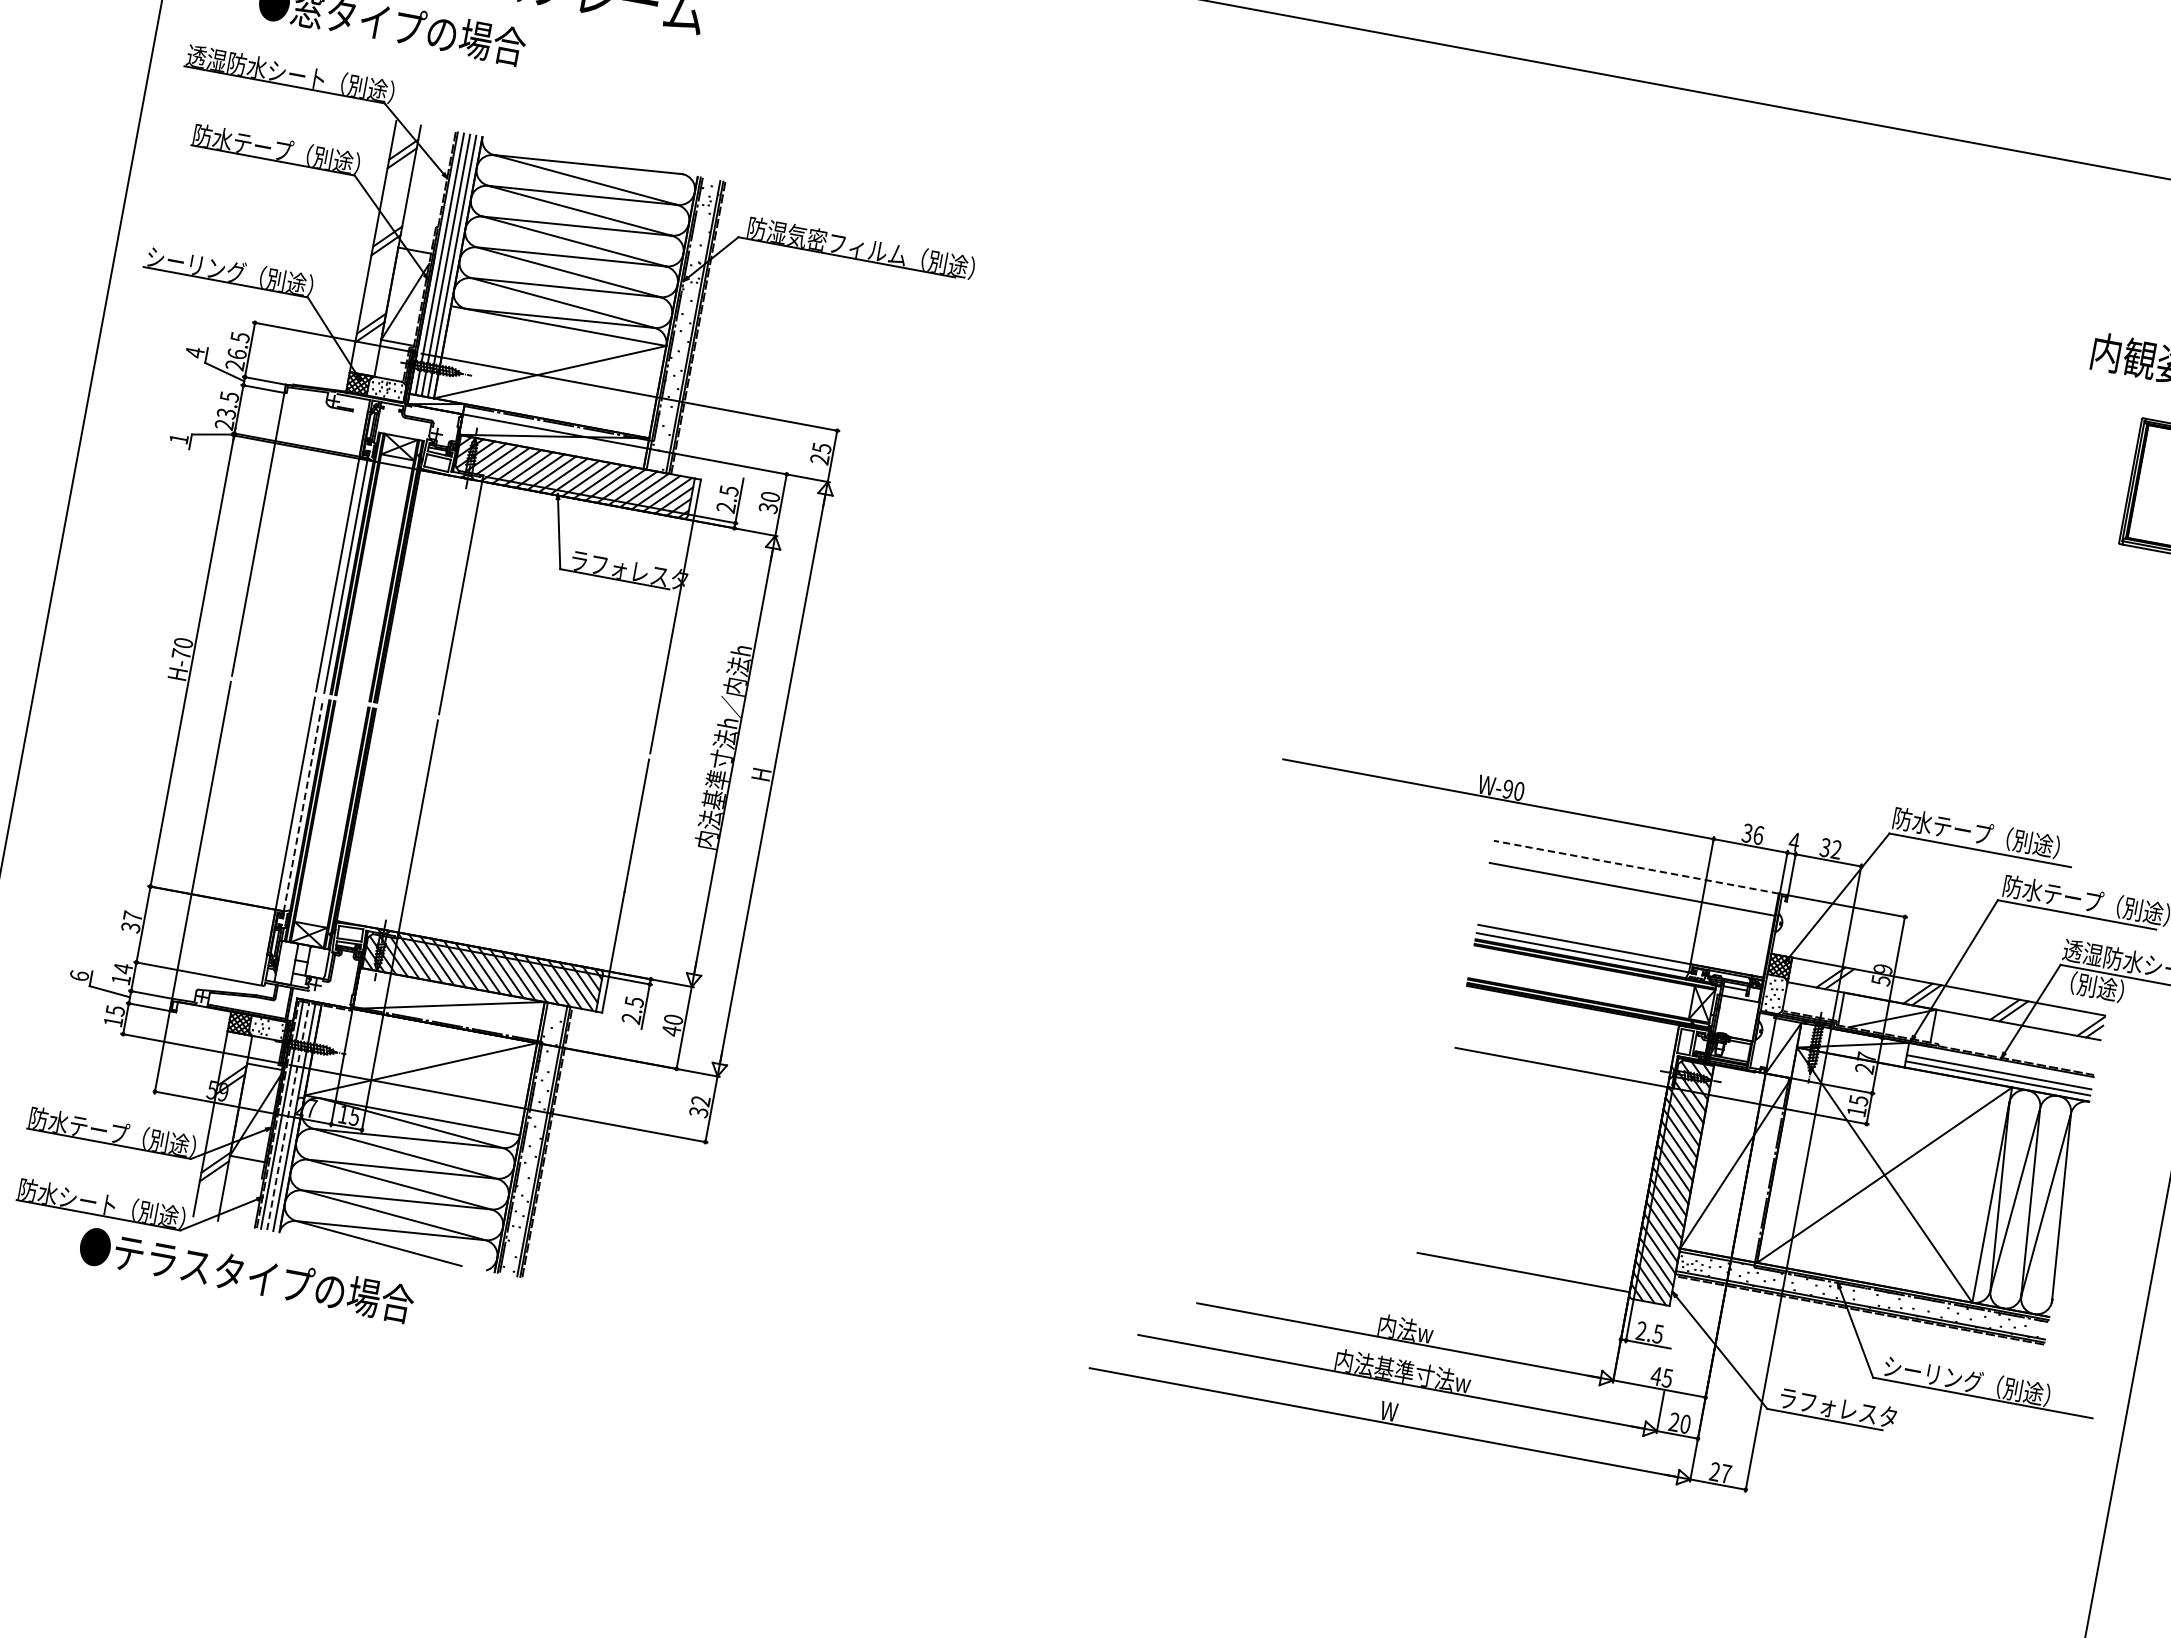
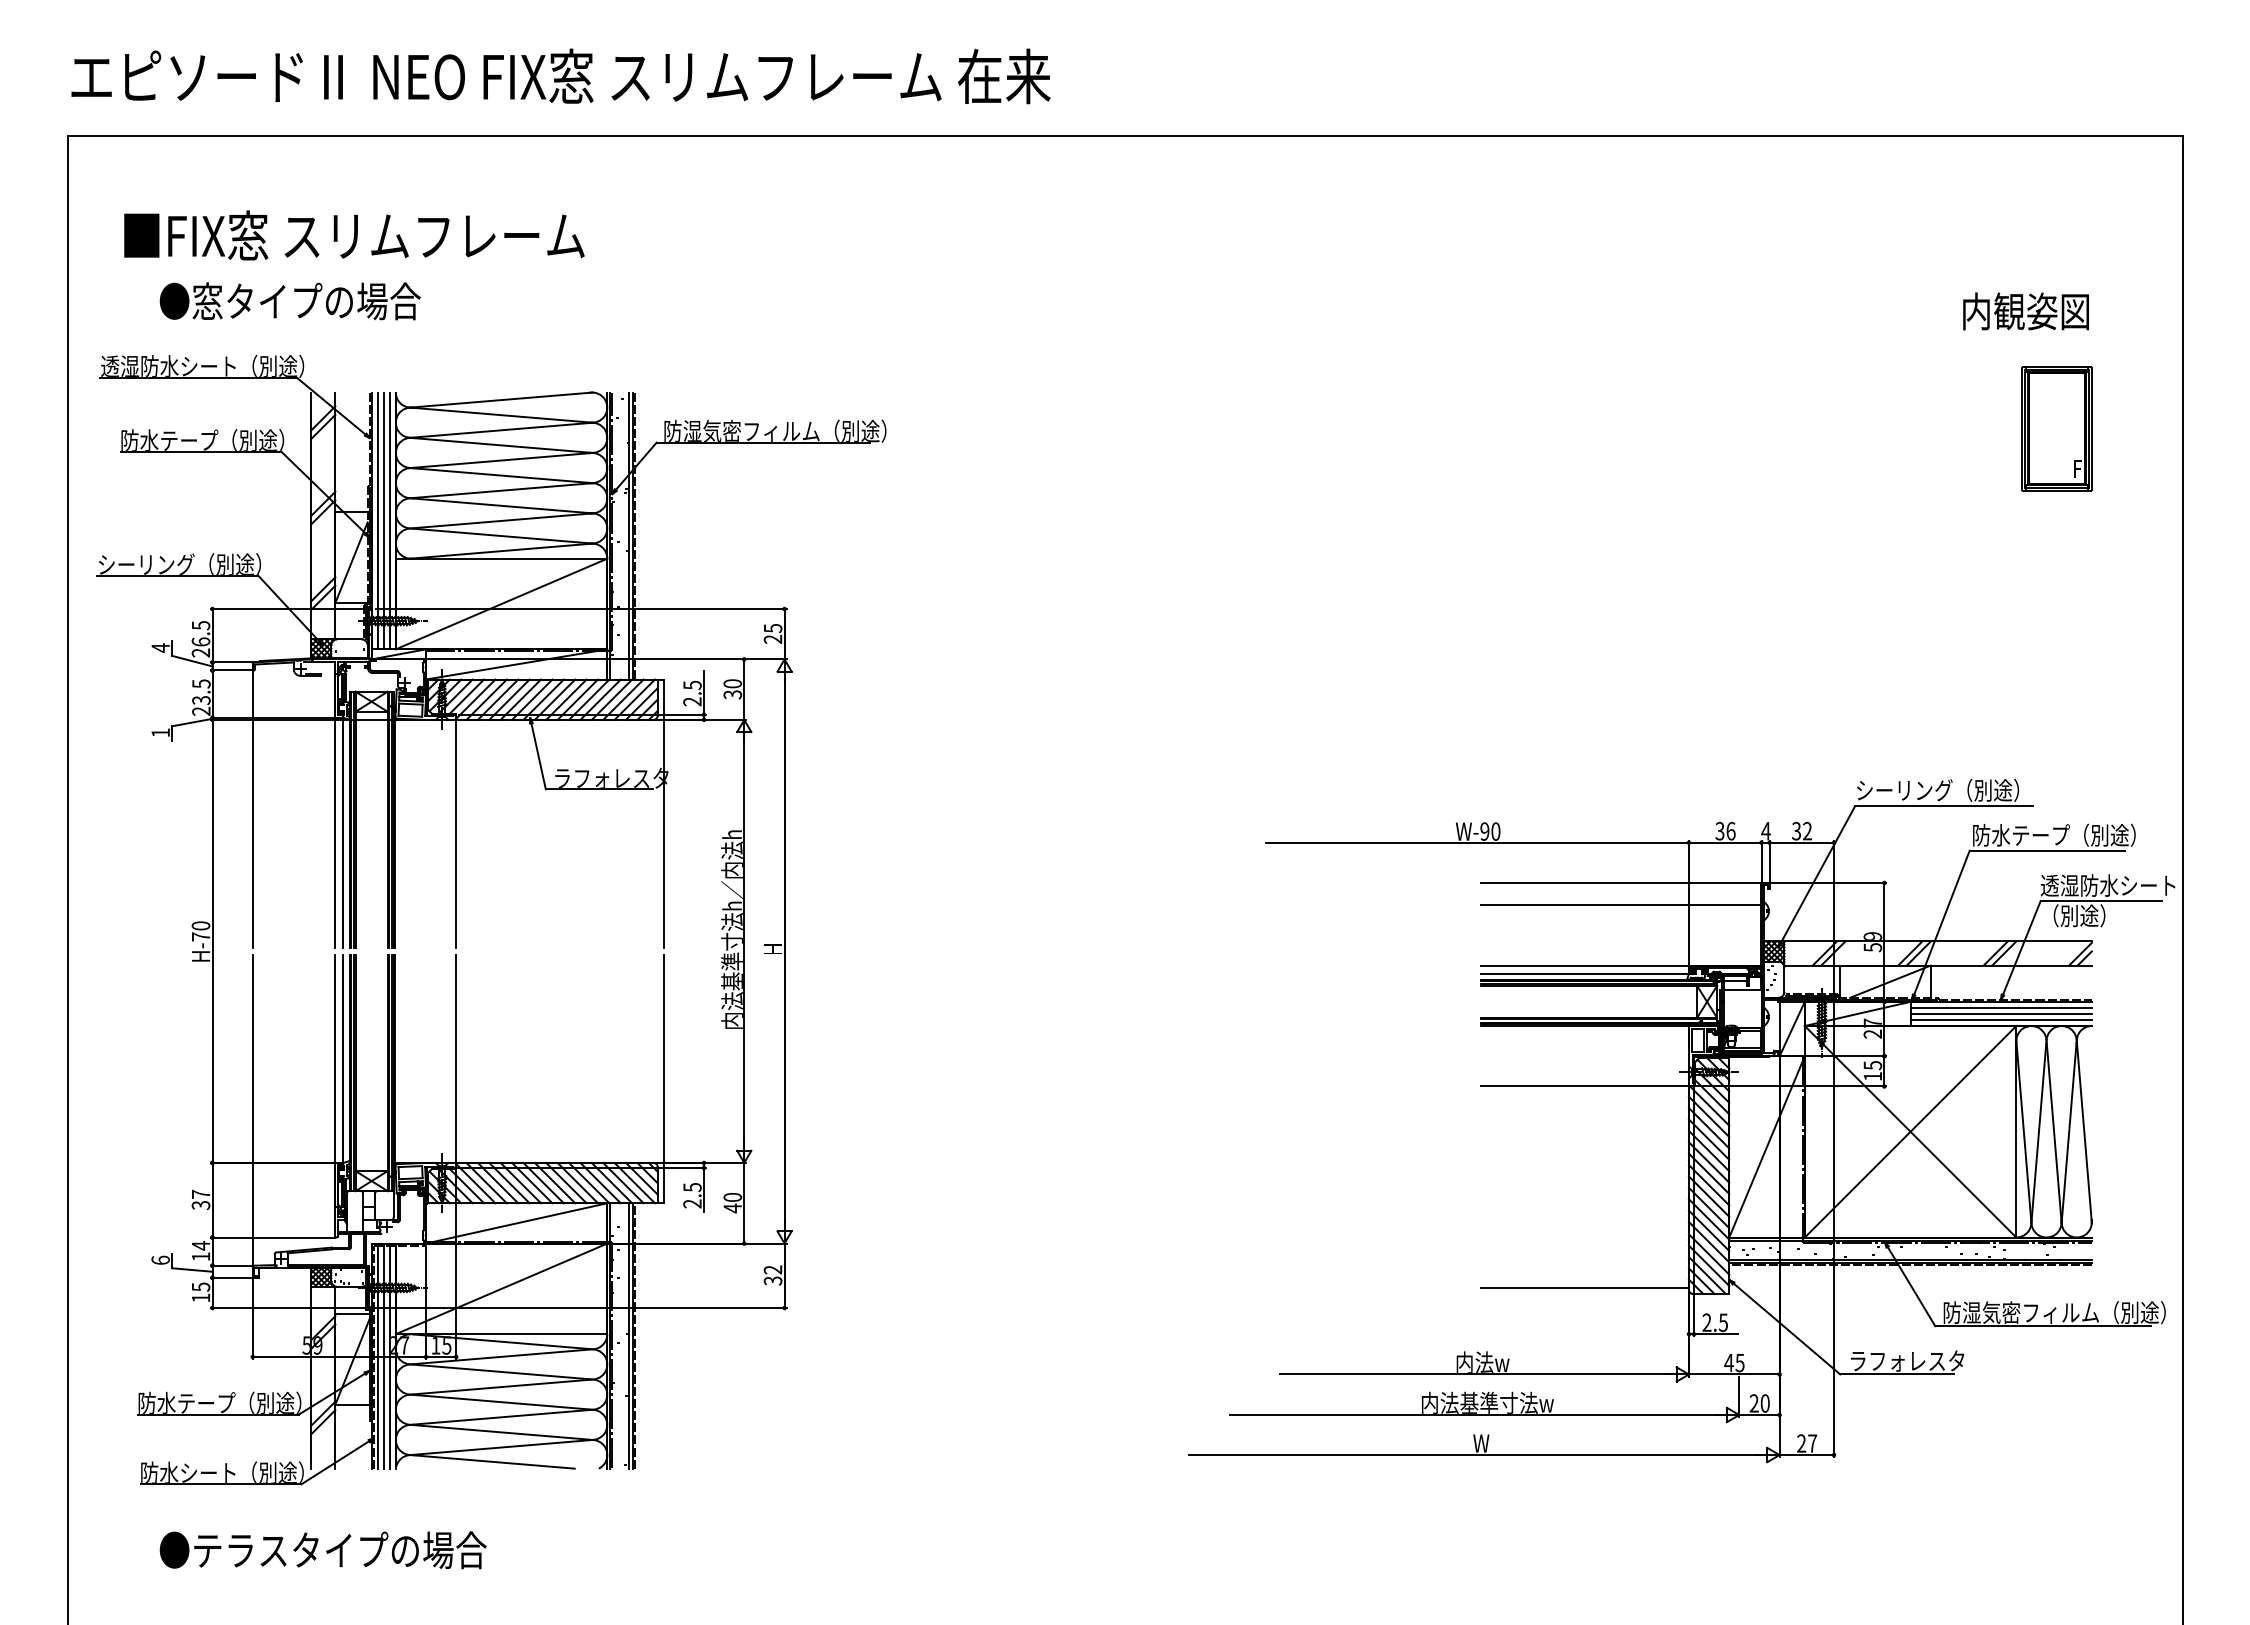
line: (303, 805) -> (343, 1059), dashed -> solid
text: (1942, 826) -> (1904, 790), 防水テープ（別途） -> シーリング（別途）
line: (1636, 867) -> (1620, 883), dashed -> solid
line: (1999, 1065) -> (2000, 1007), added
line: (288, 1115) -> (383, 1356), dashed -> solid
text: (245, 1275) -> (322, 1550), moved
text: (1997, 1386) -> (2054, 1312), シーリング（別途） -> 防湿気密フィルム（別途）

